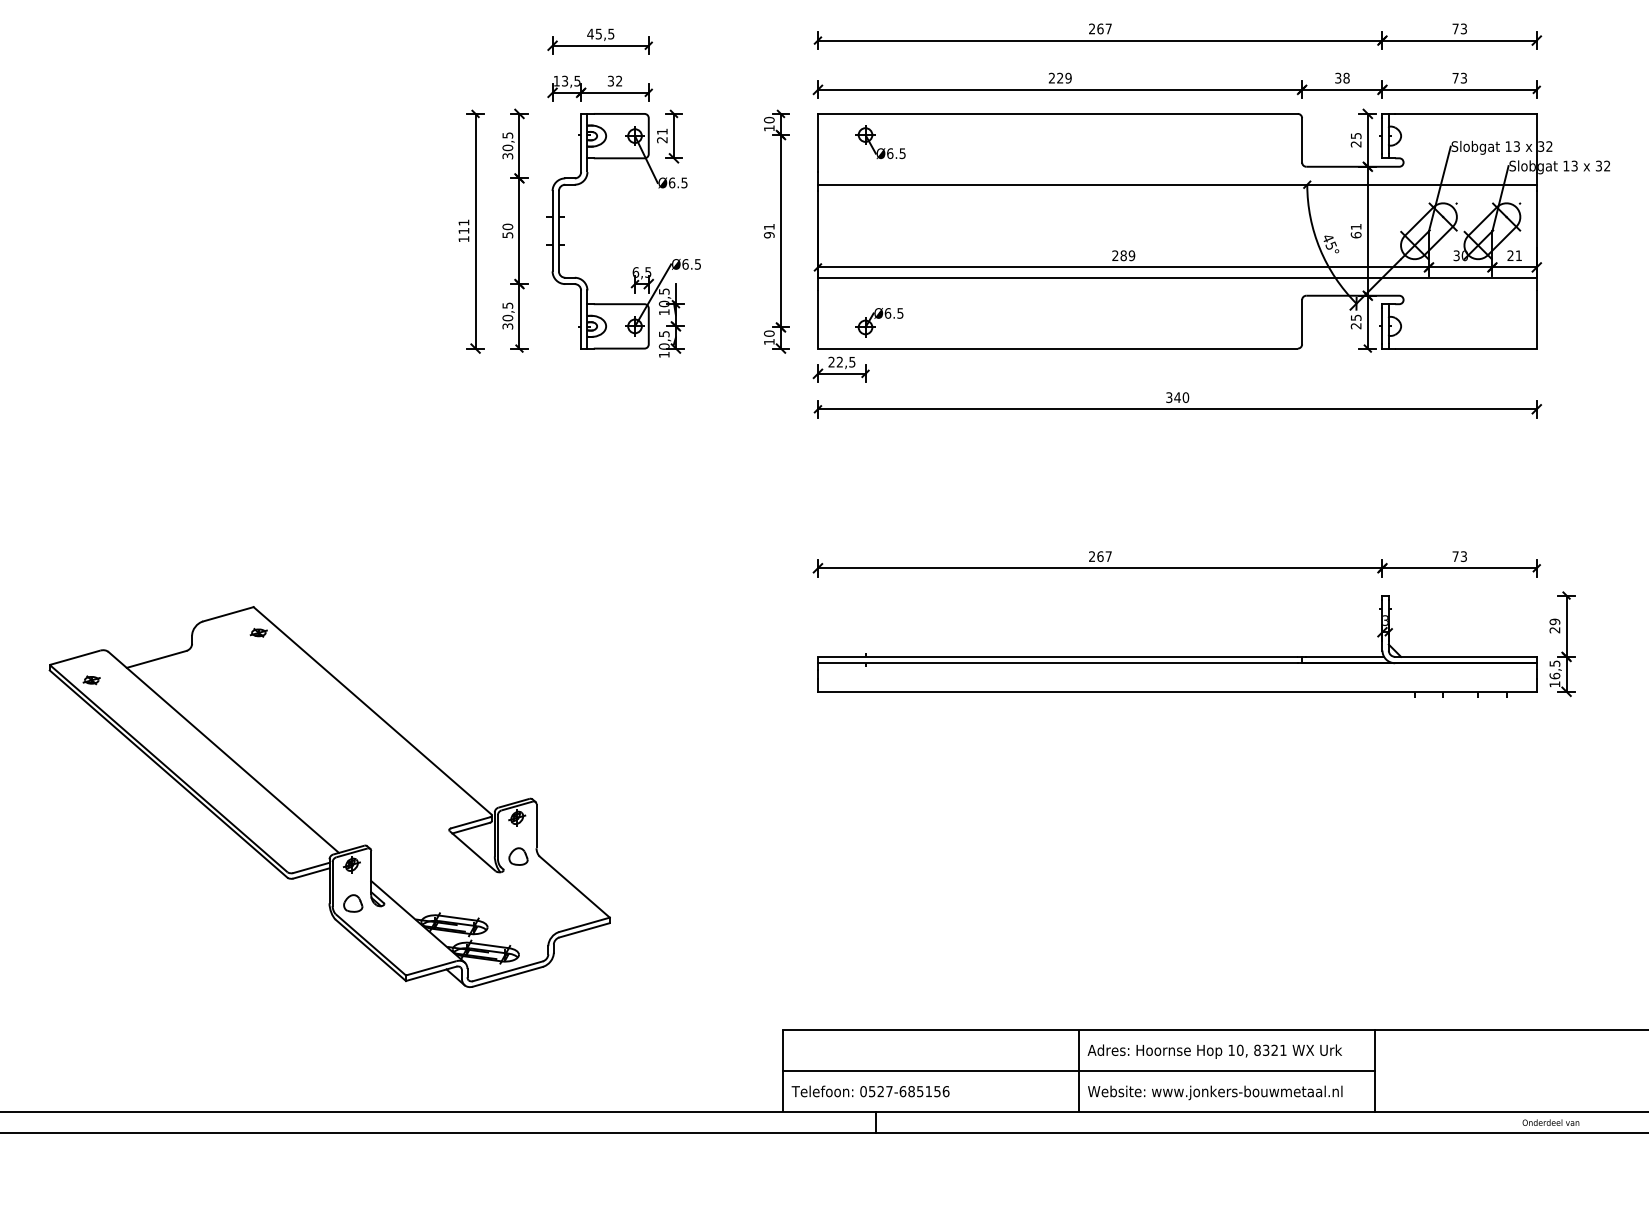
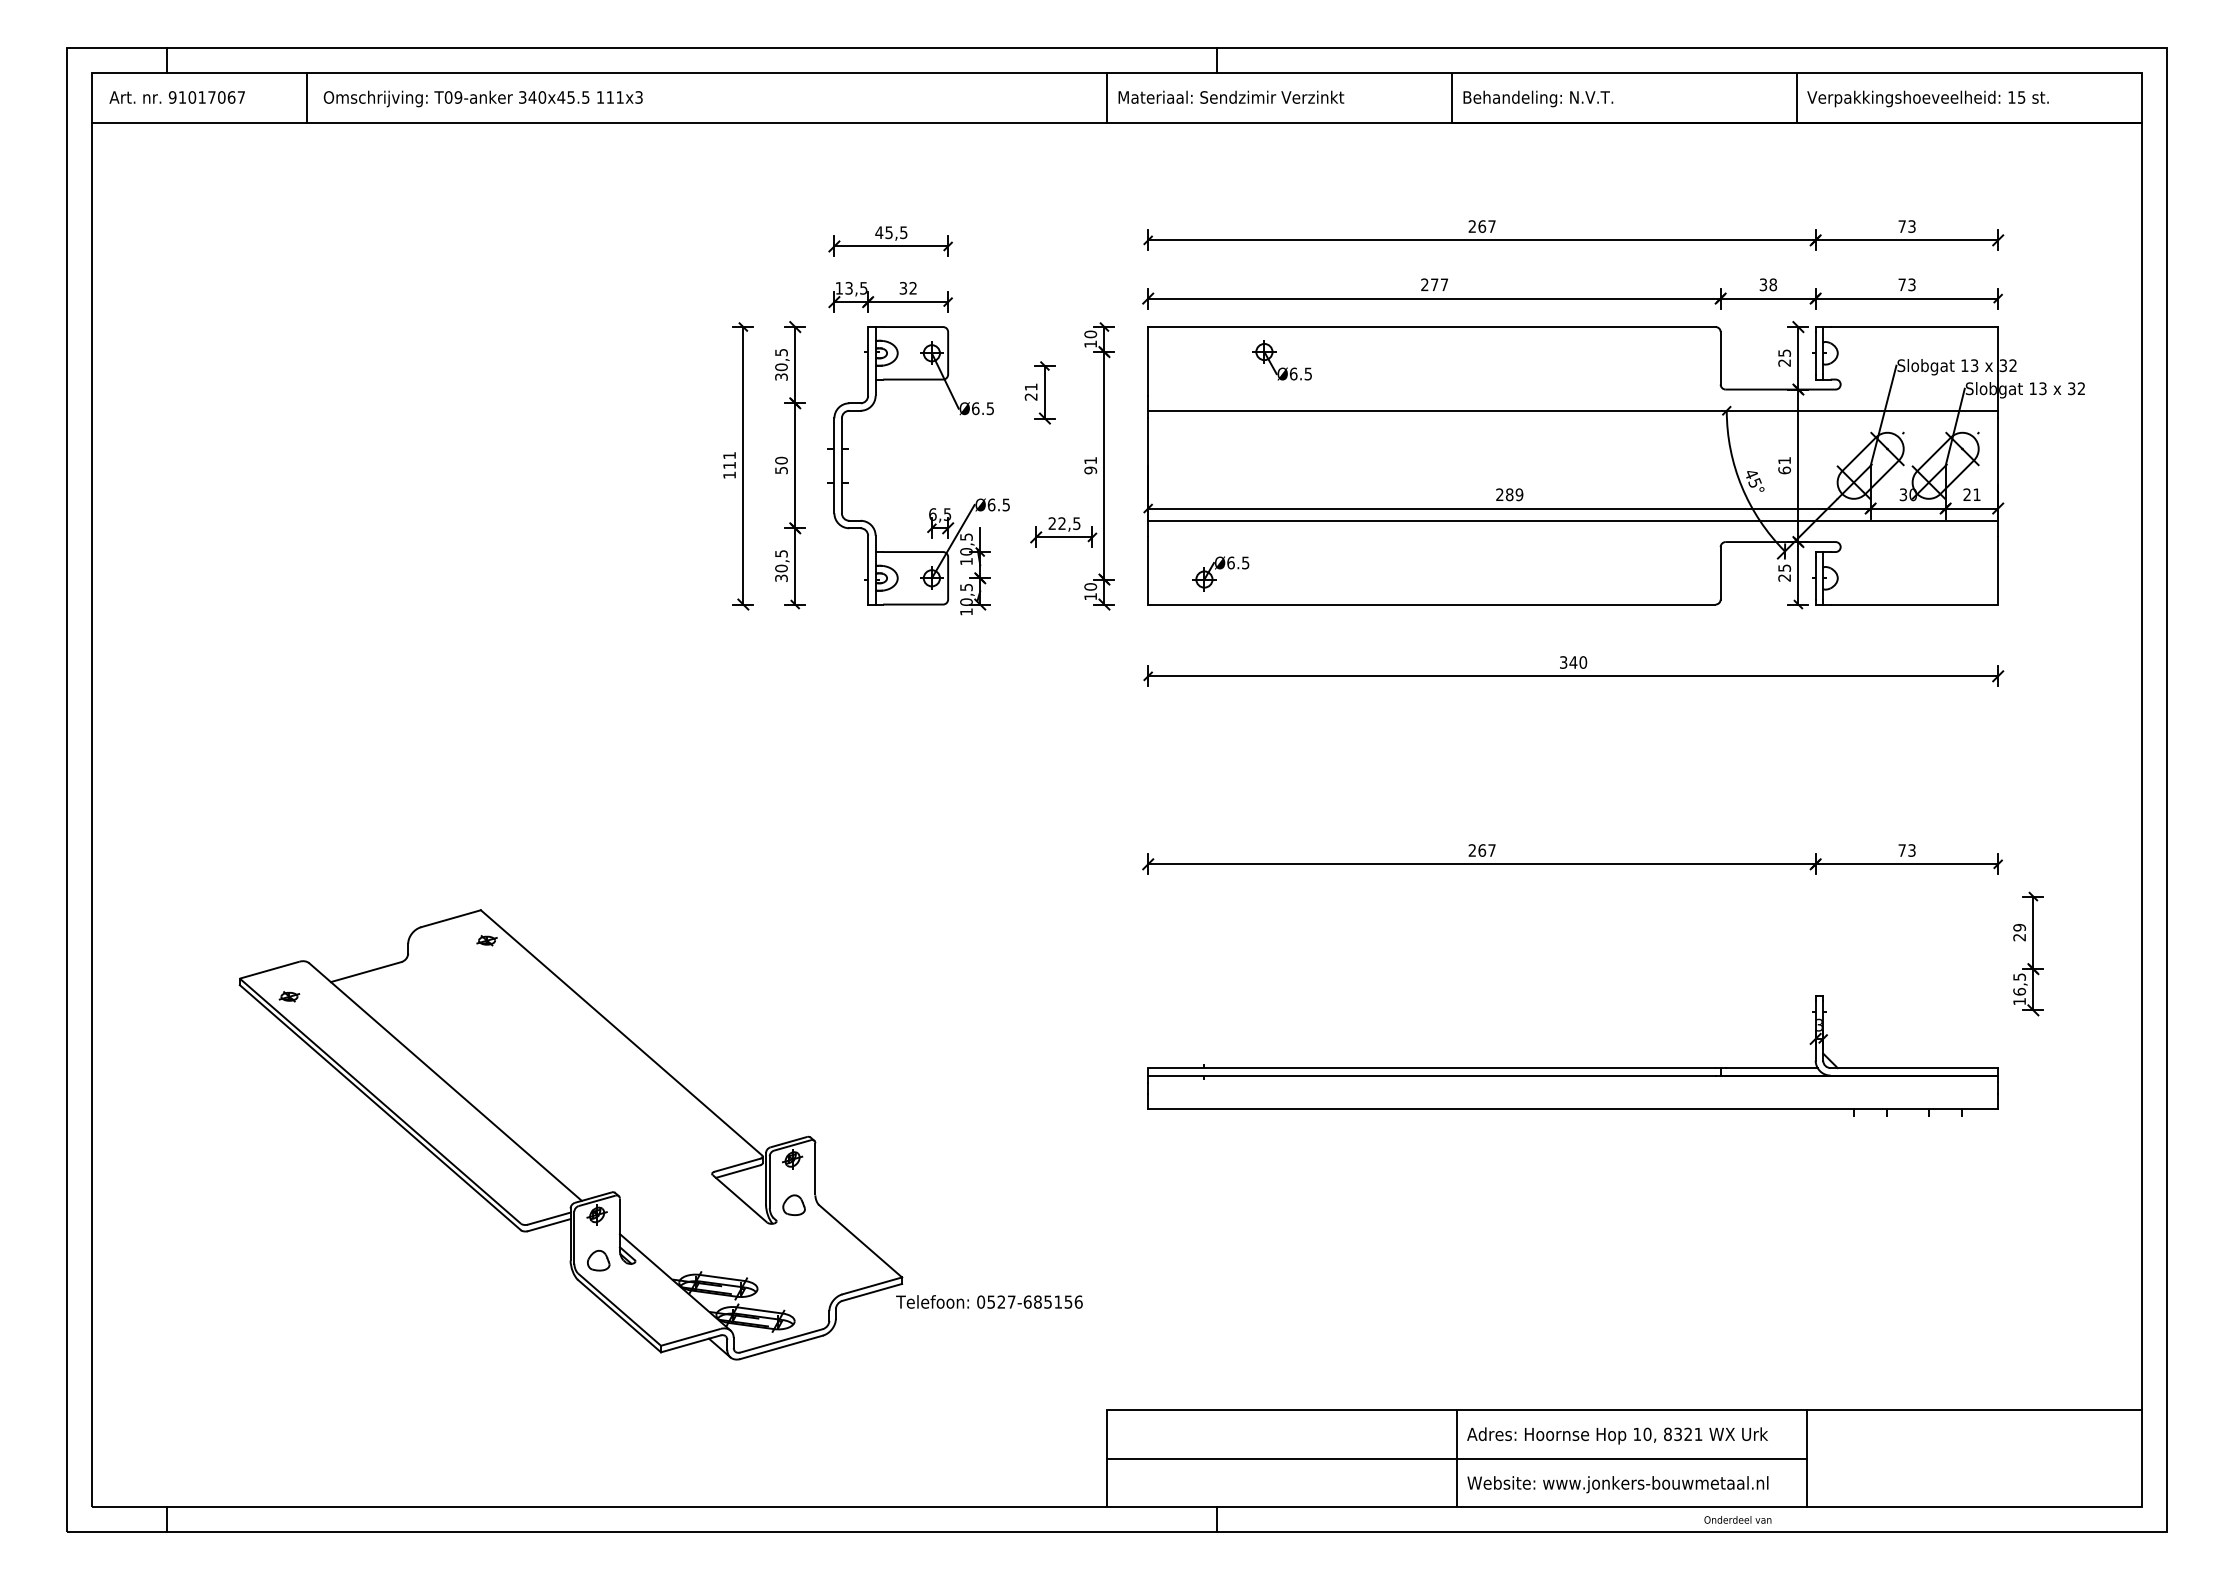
text: (1064, 77) -> (1439, 284), 229 -> 277
part: (669, 136) -> (1039, 392), moved
part: (879, 148) -> (1281, 367), moved
part: (841, 369) -> (1063, 532), moved
part: (1176, 656) -> (1572, 1067), moved
text: (870, 1091) -> (989, 1301), moved
text: (1550, 1122) -> (1737, 1519), moved

